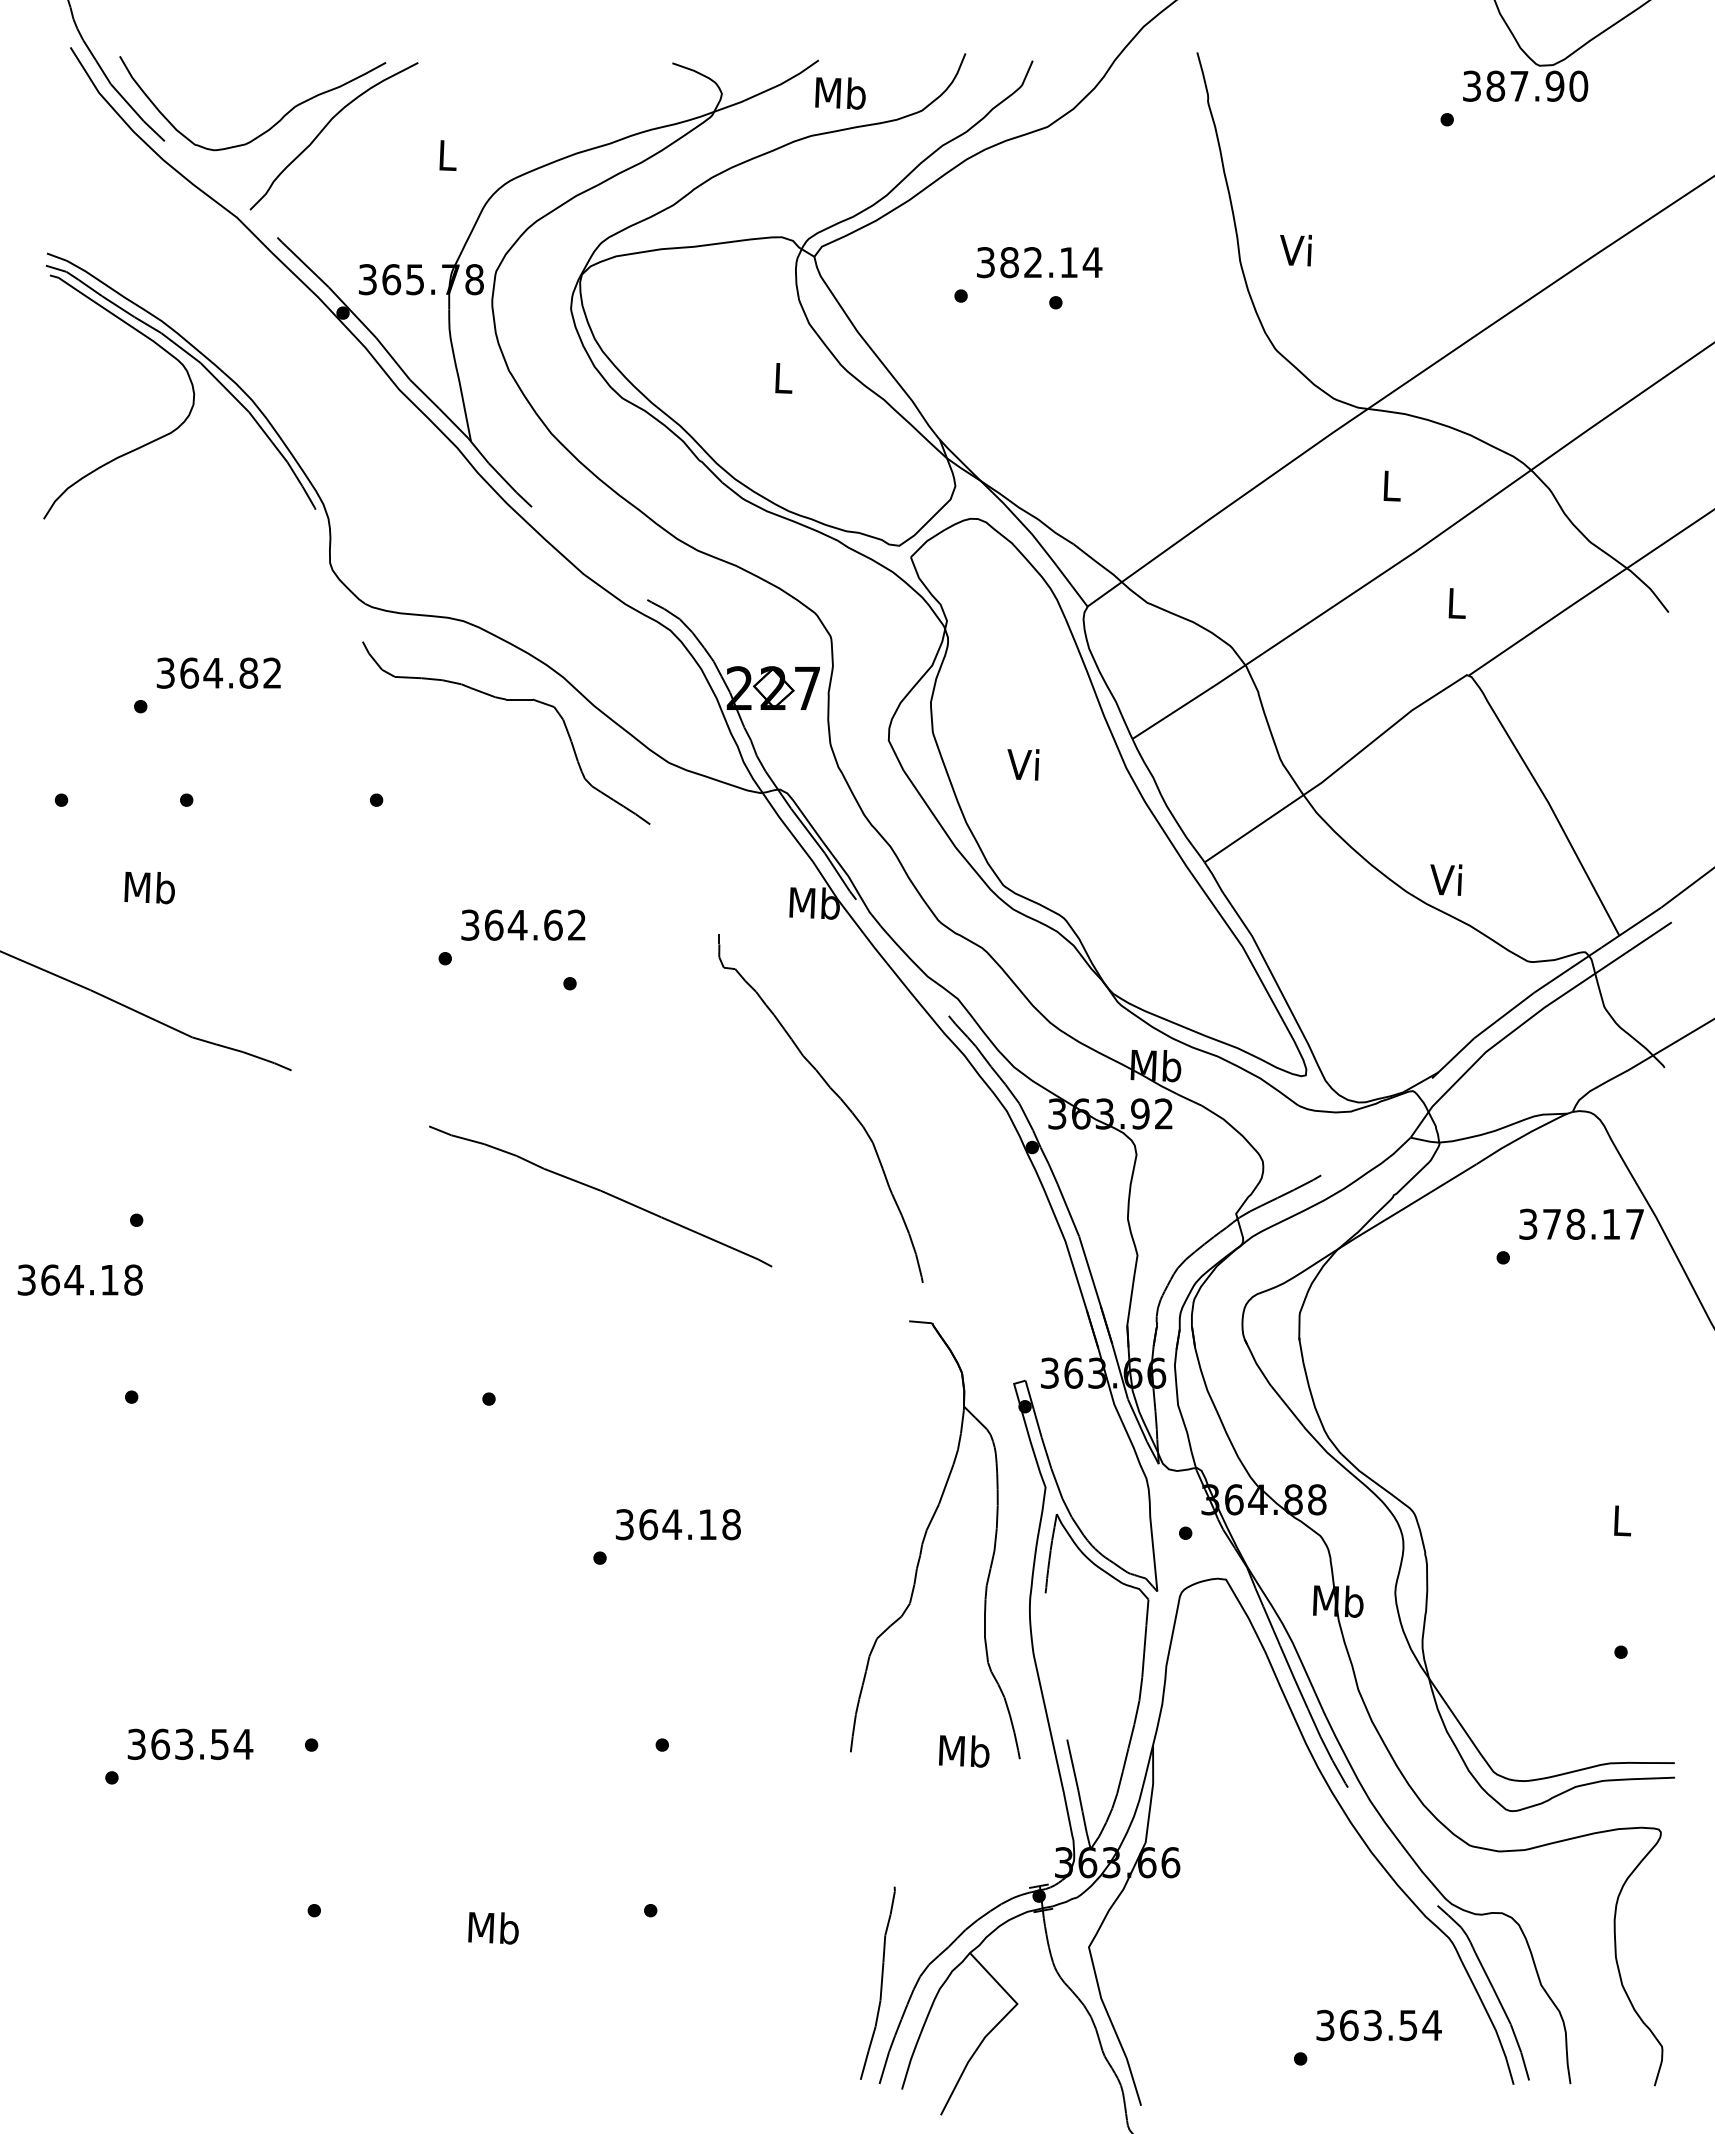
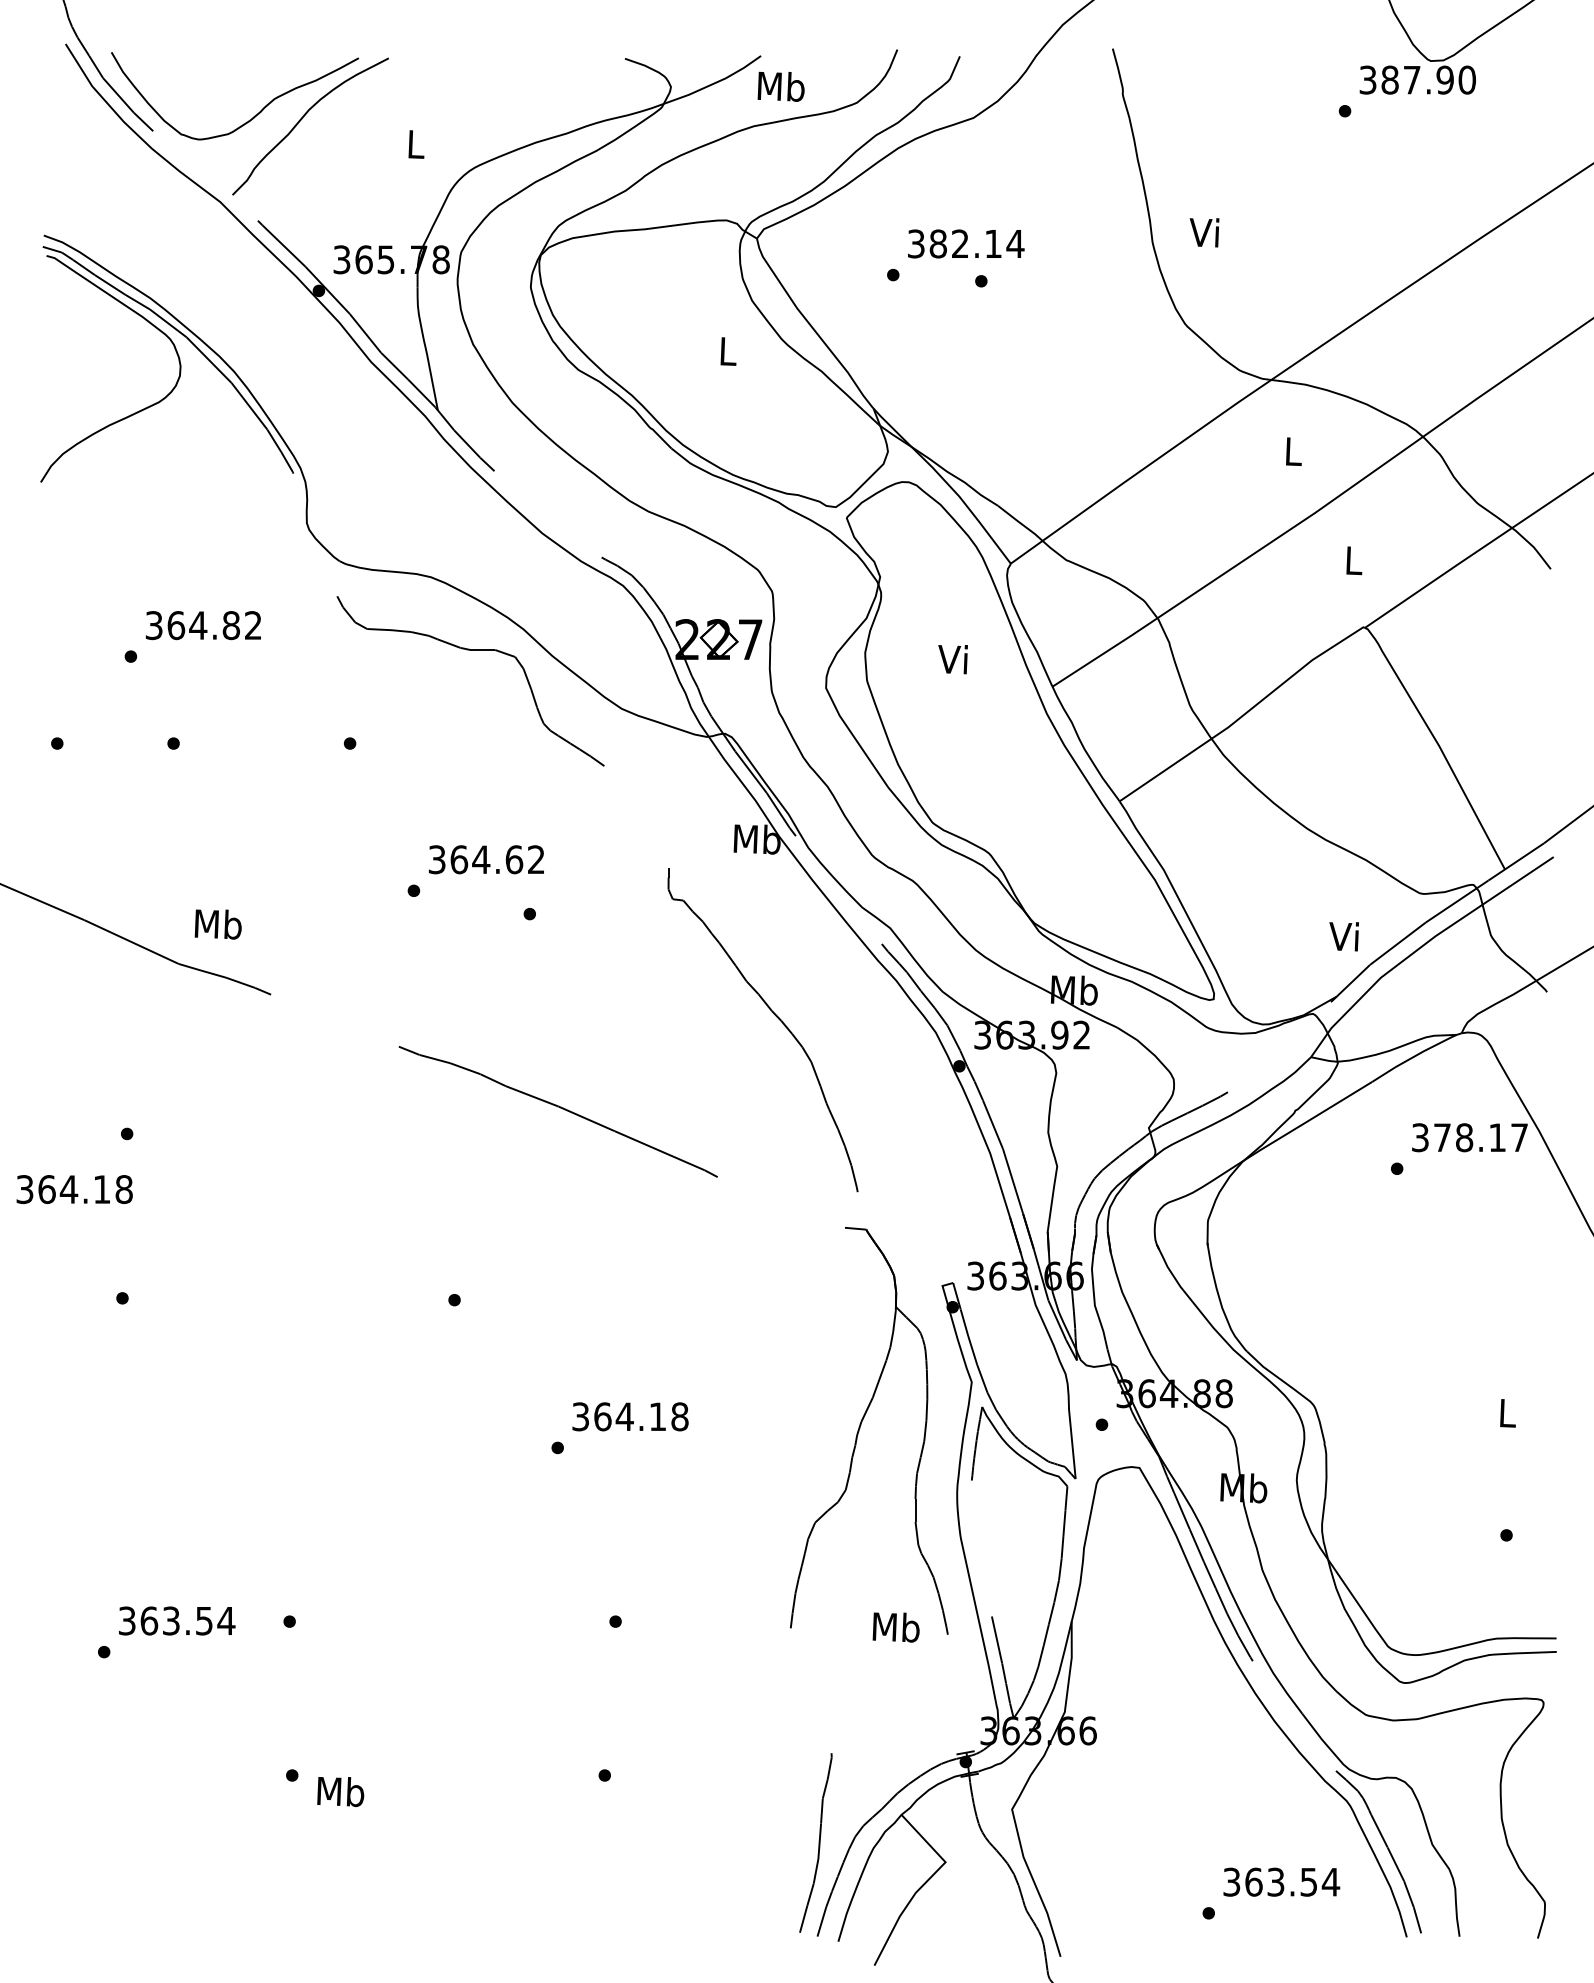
text: (1023, 764) -> (953, 659), moved
text: (1446, 879) -> (1344, 936), moved
text: (149, 887) -> (218, 924), moved
text: (493, 1928) -> (340, 1792), moved

